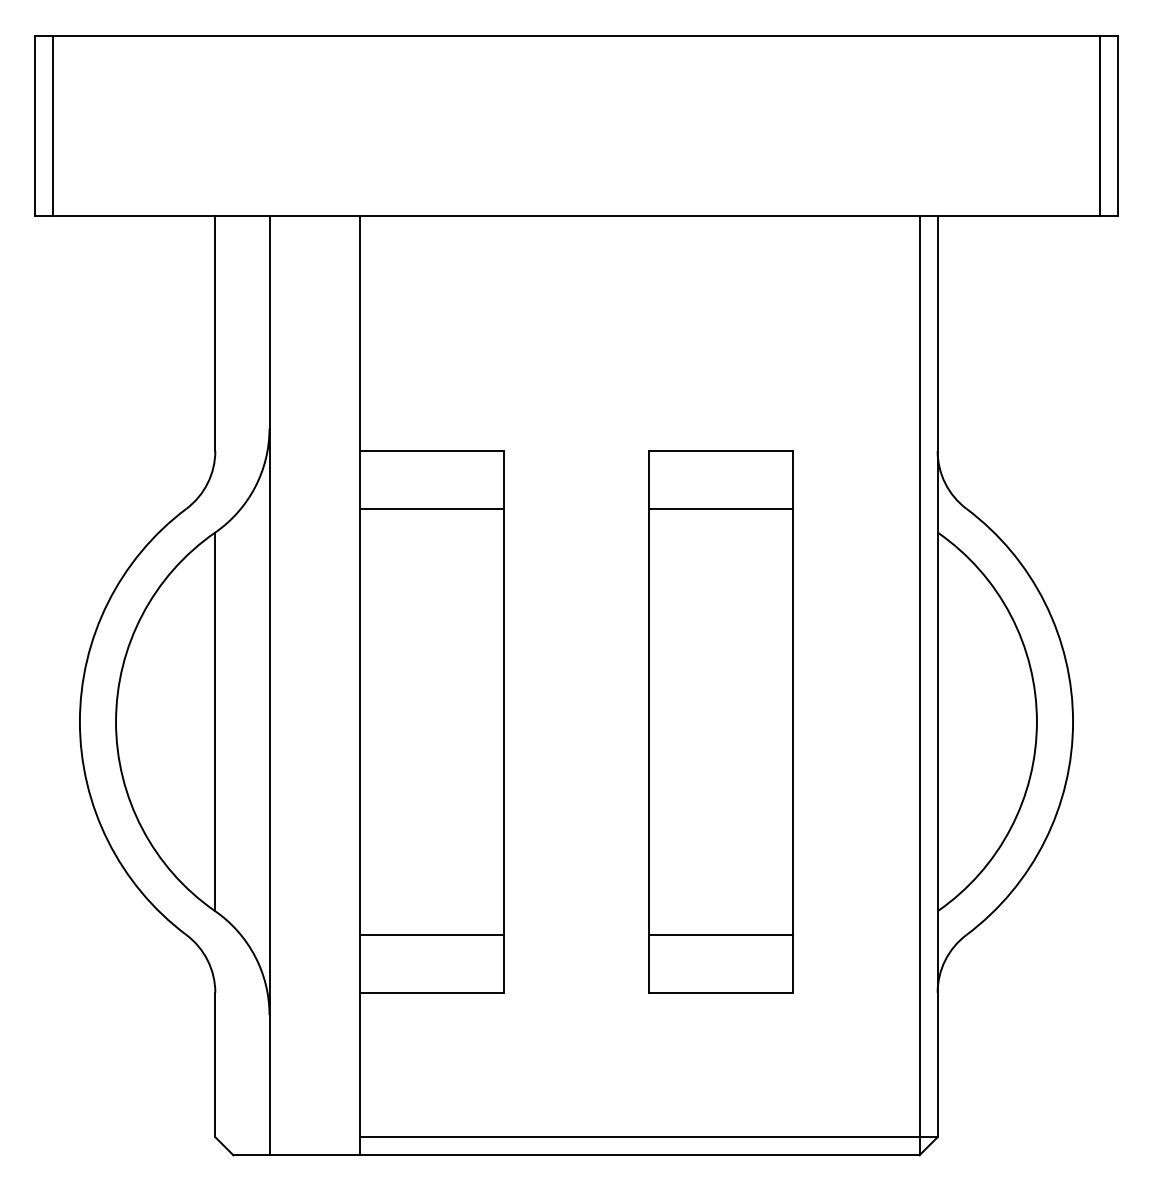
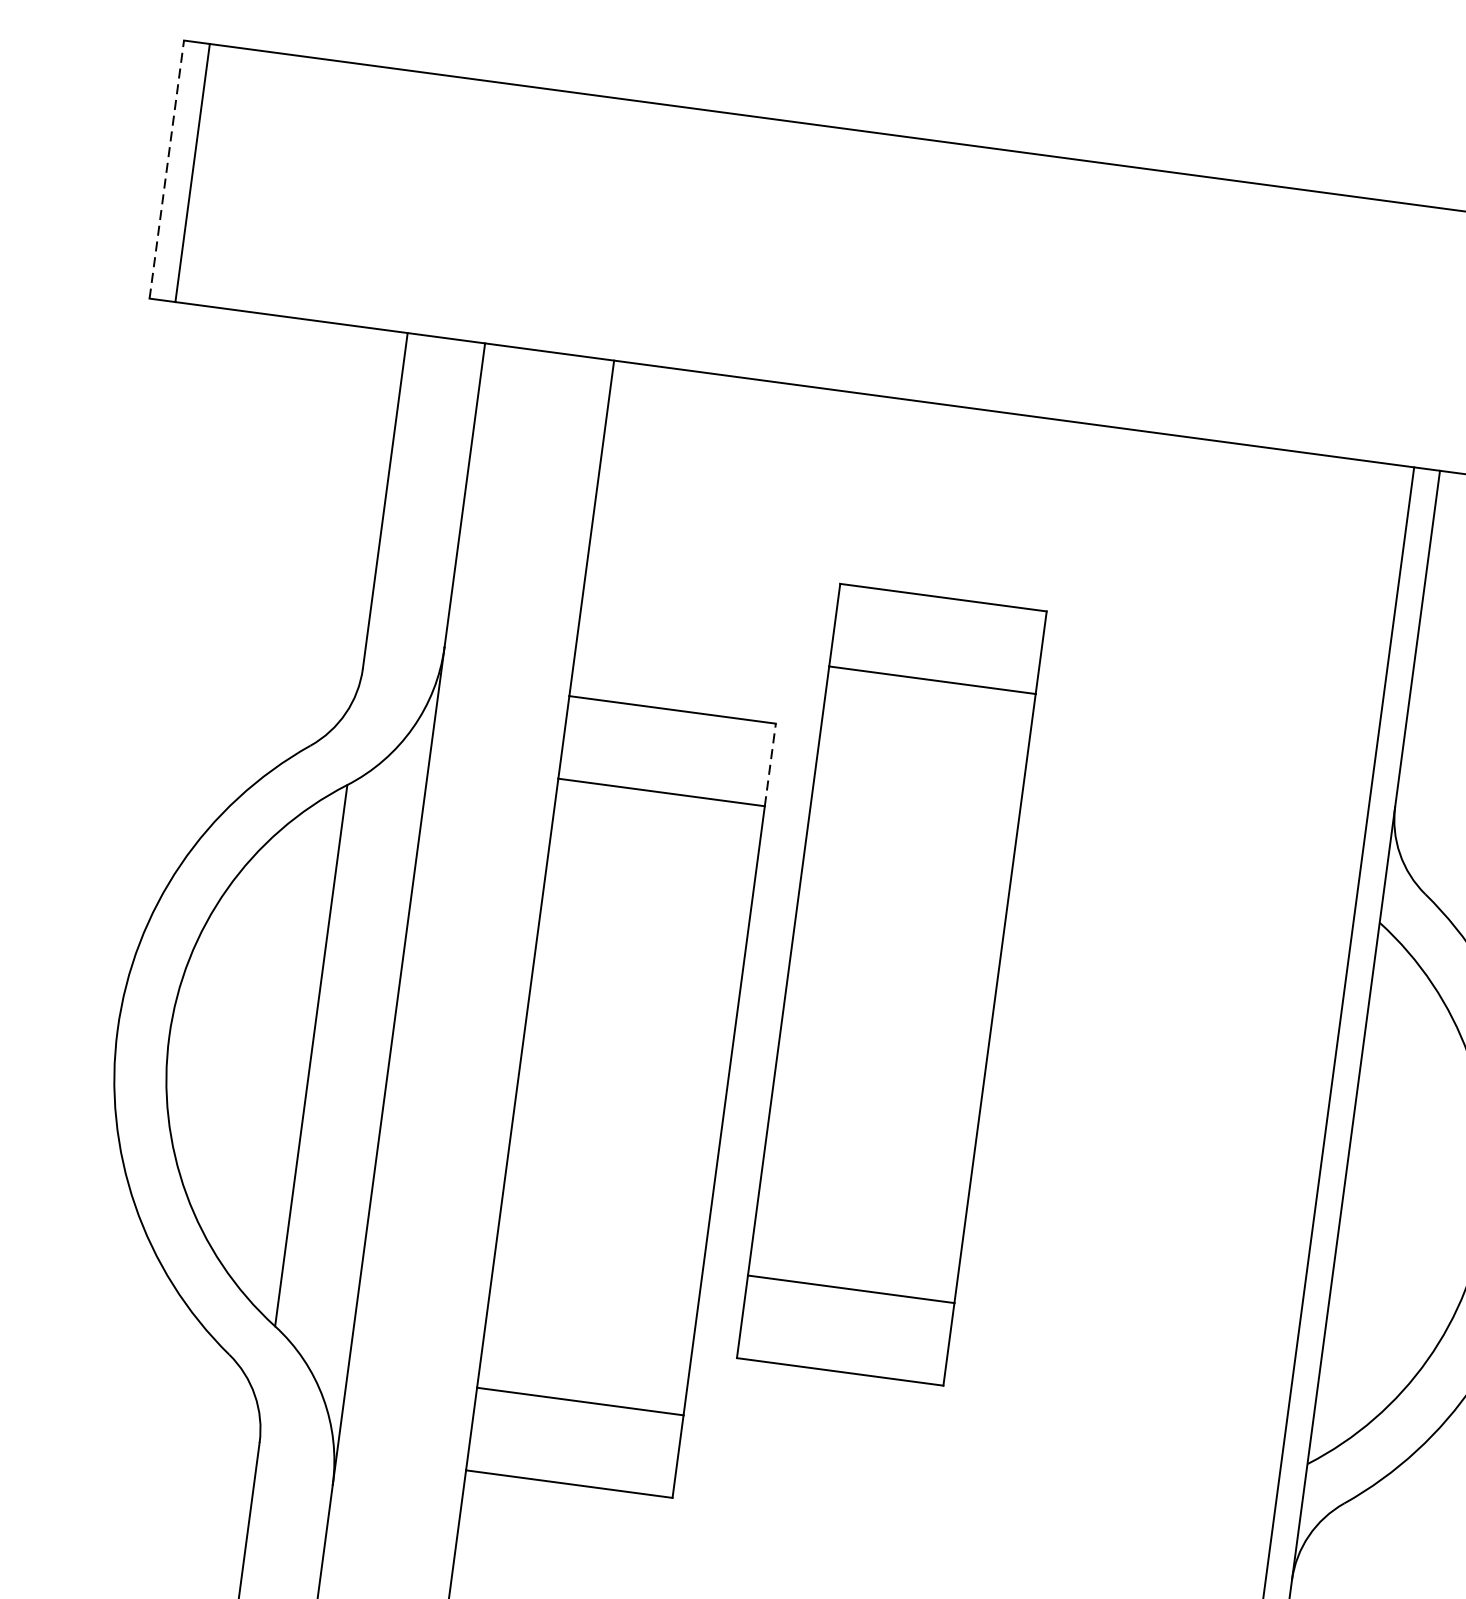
line: (34, 125) -> (166, 168), solid -> dashed
line: (504, 479) -> (770, 764), solid -> dashed
part: (720, 721) -> (891, 984), moved

